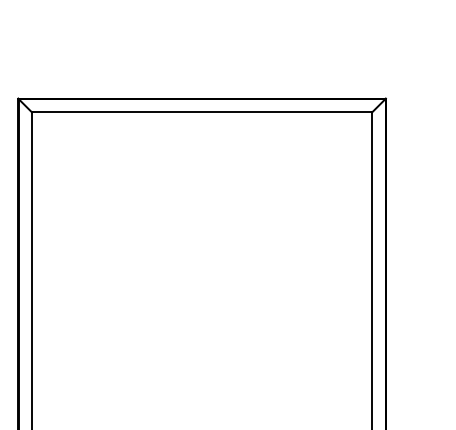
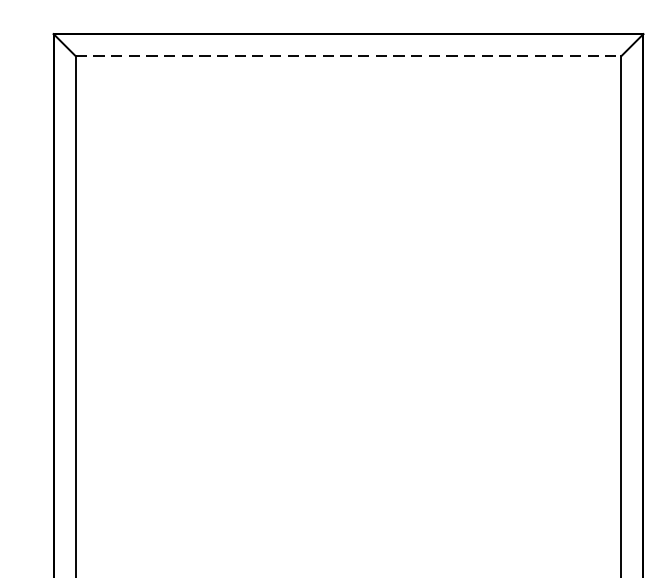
line: (202, 112) -> (349, 56), solid -> dashed

